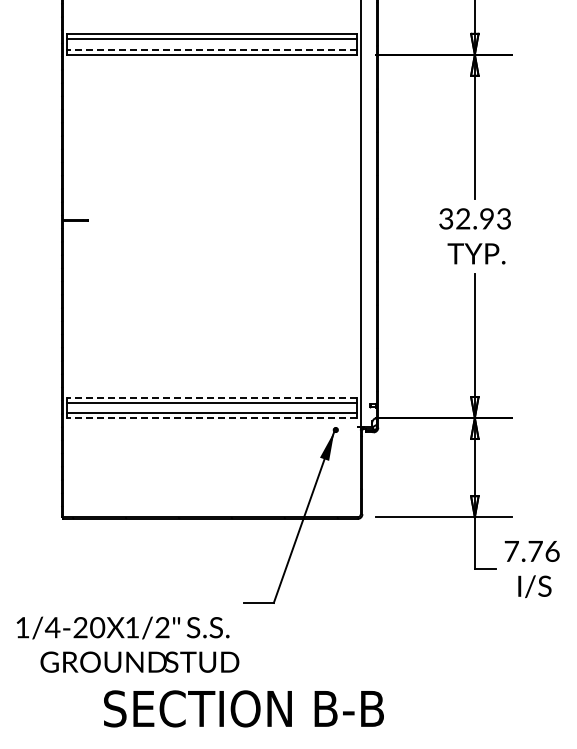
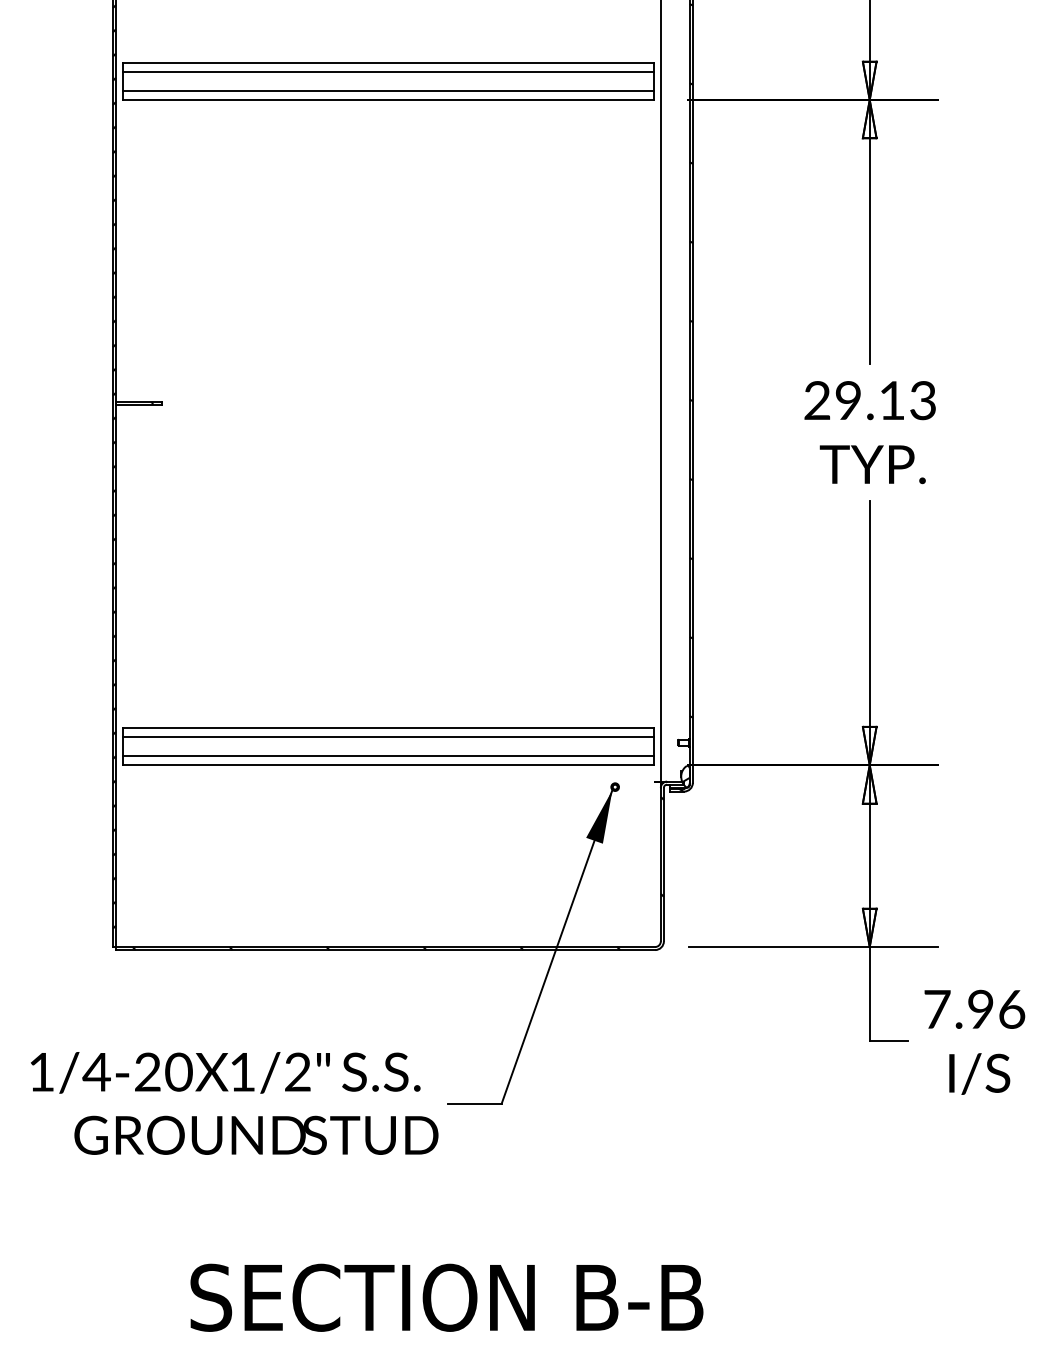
line: (211, 49) -> (387, 90), dashed -> solid
text: (466, 218) -> (854, 399), 32.93 -> 29.13
line: (211, 397) -> (387, 727), dashed -> solid
line: (211, 418) -> (387, 766), dashed -> solid
text: (535, 550) -> (980, 1007), 7.76 -> 7.96
text: (127, 644) -> (233, 1102), moved

